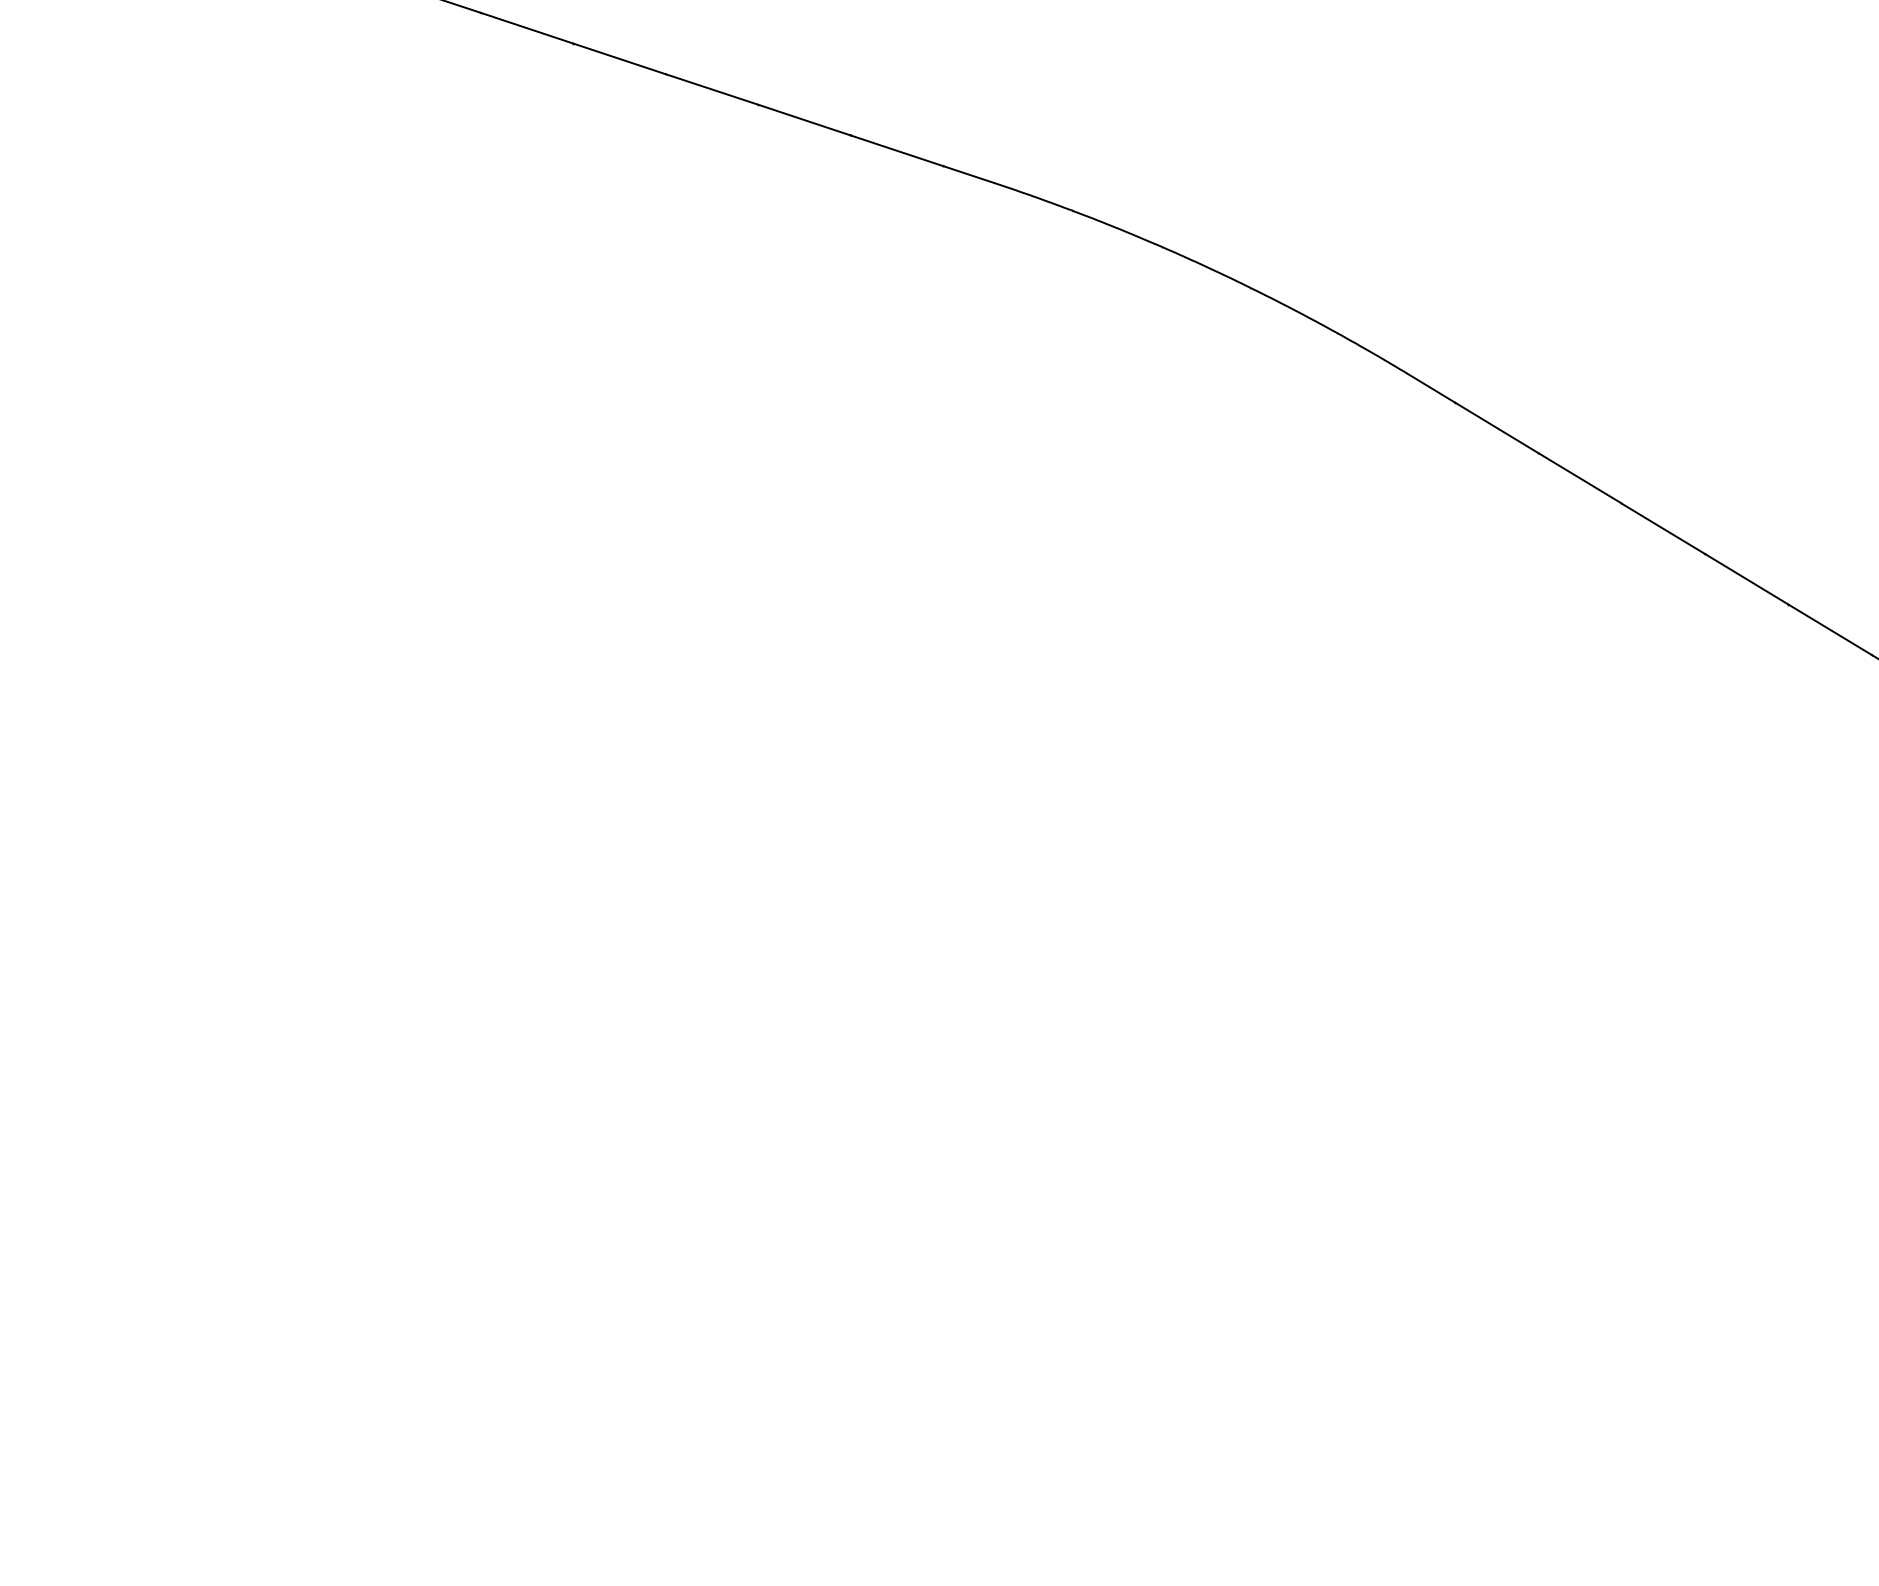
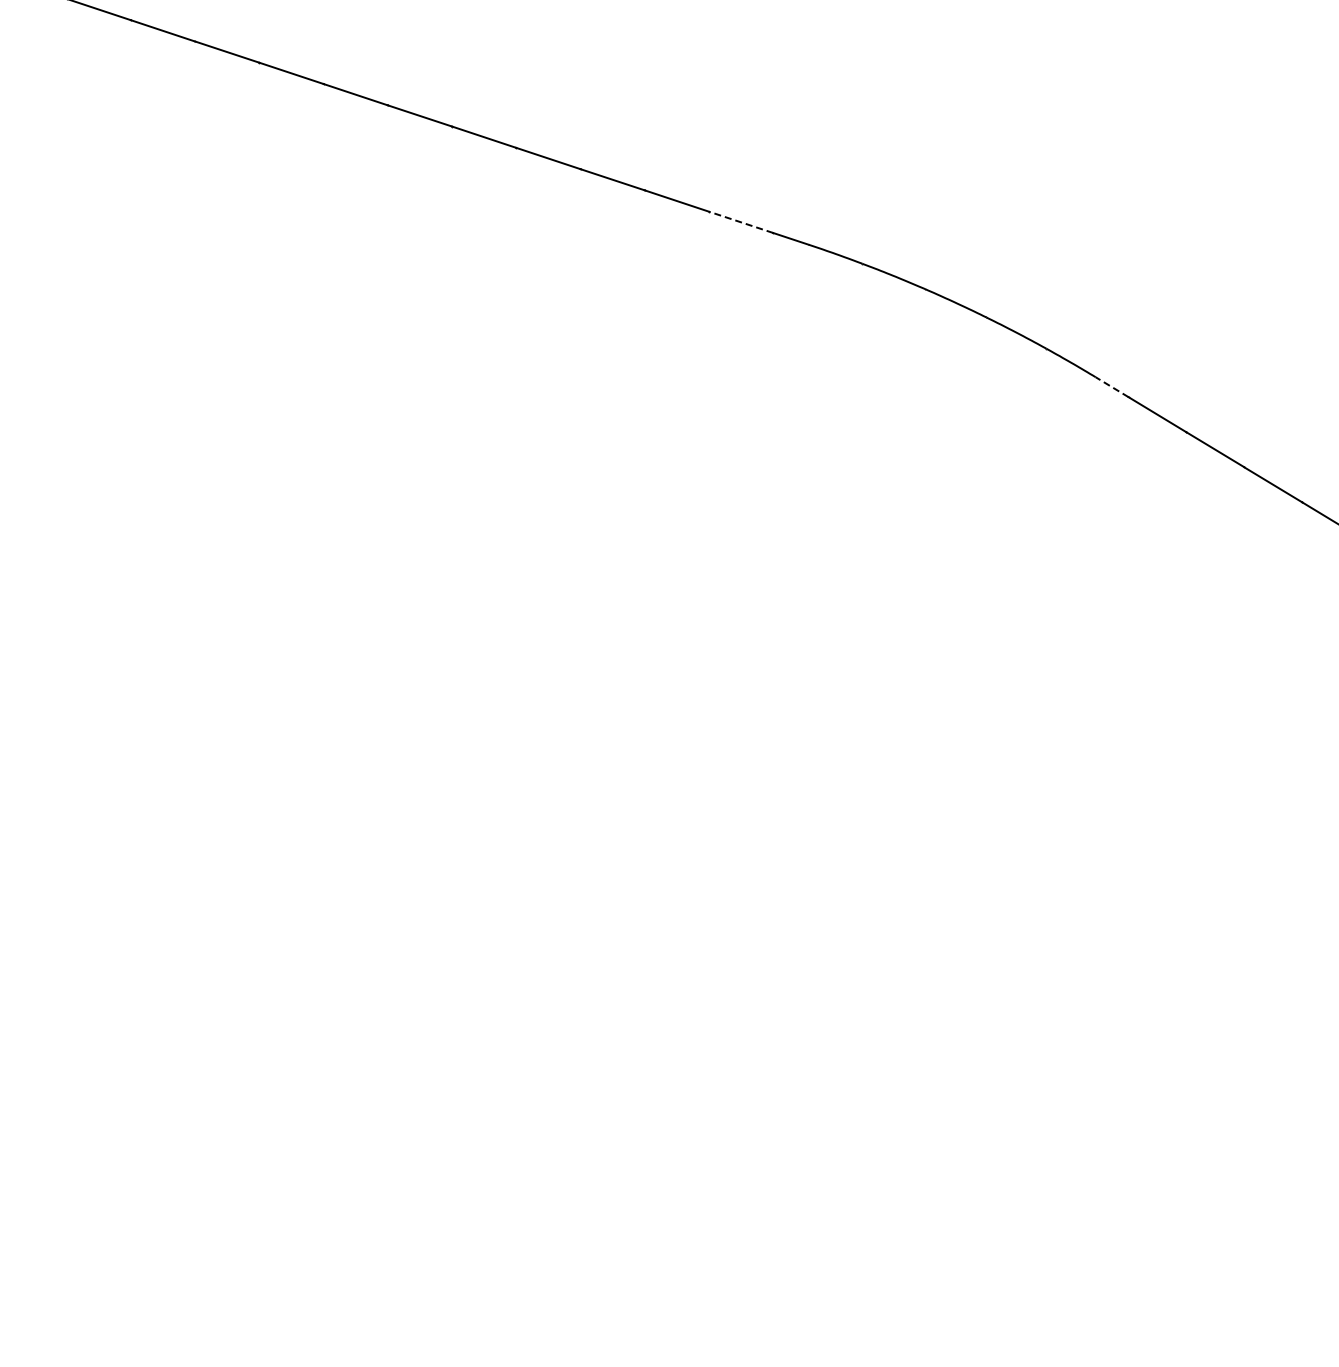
line: (897, 151) -> (741, 222), solid -> dashed
line: (1430, 387) -> (1111, 386), solid -> dashed

